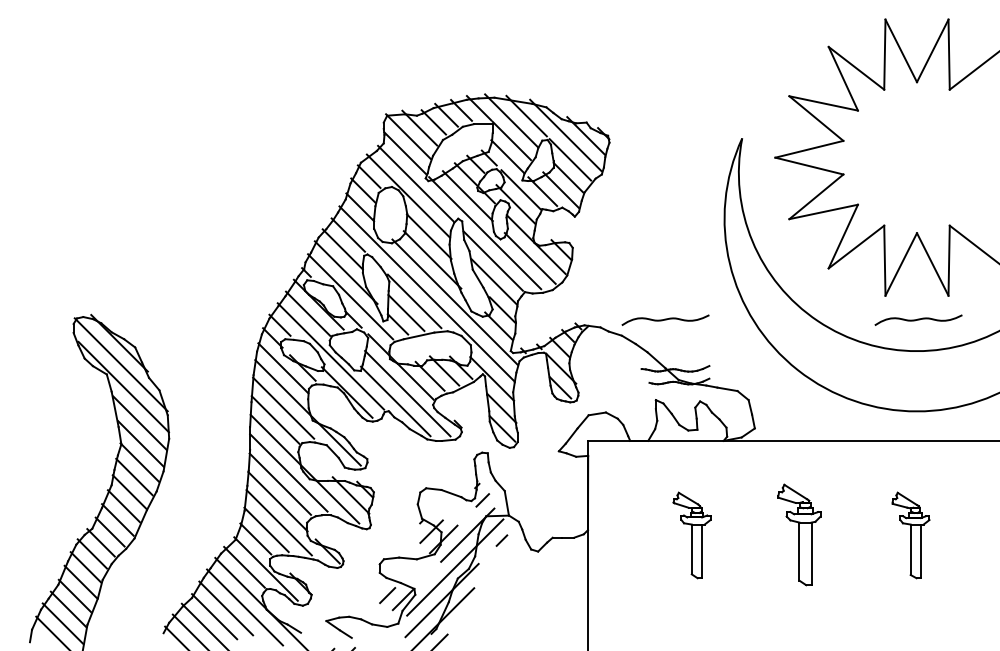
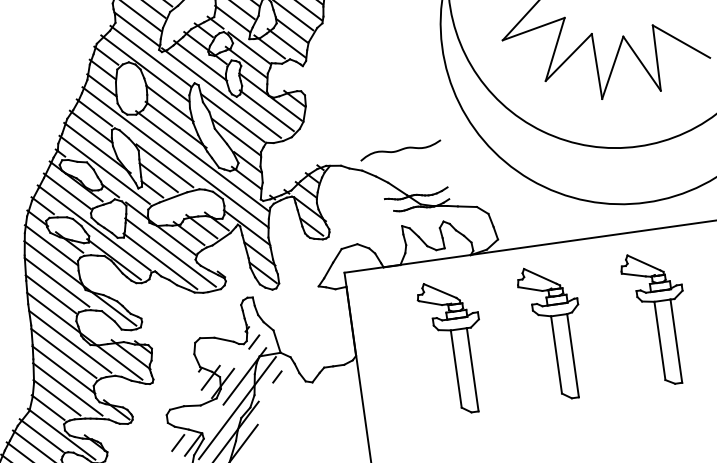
curve: (918, 319) -> (636, 116), removed
part: (799, 534) -> (553, 332), size x1.43
part: (691, 535) -> (453, 347), size x1.67
part: (910, 535) -> (656, 318), size x1.67

